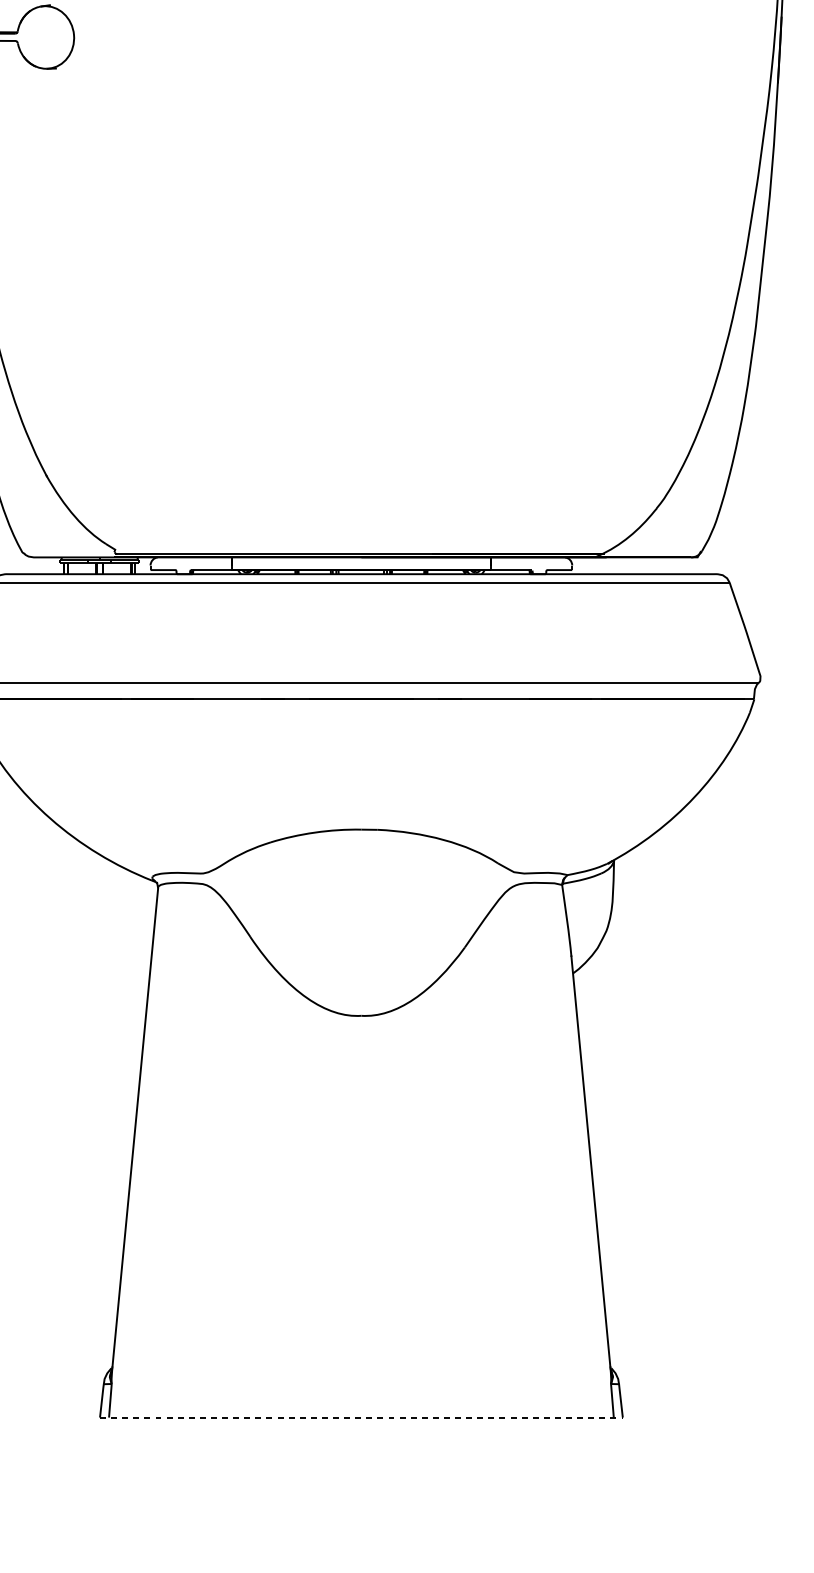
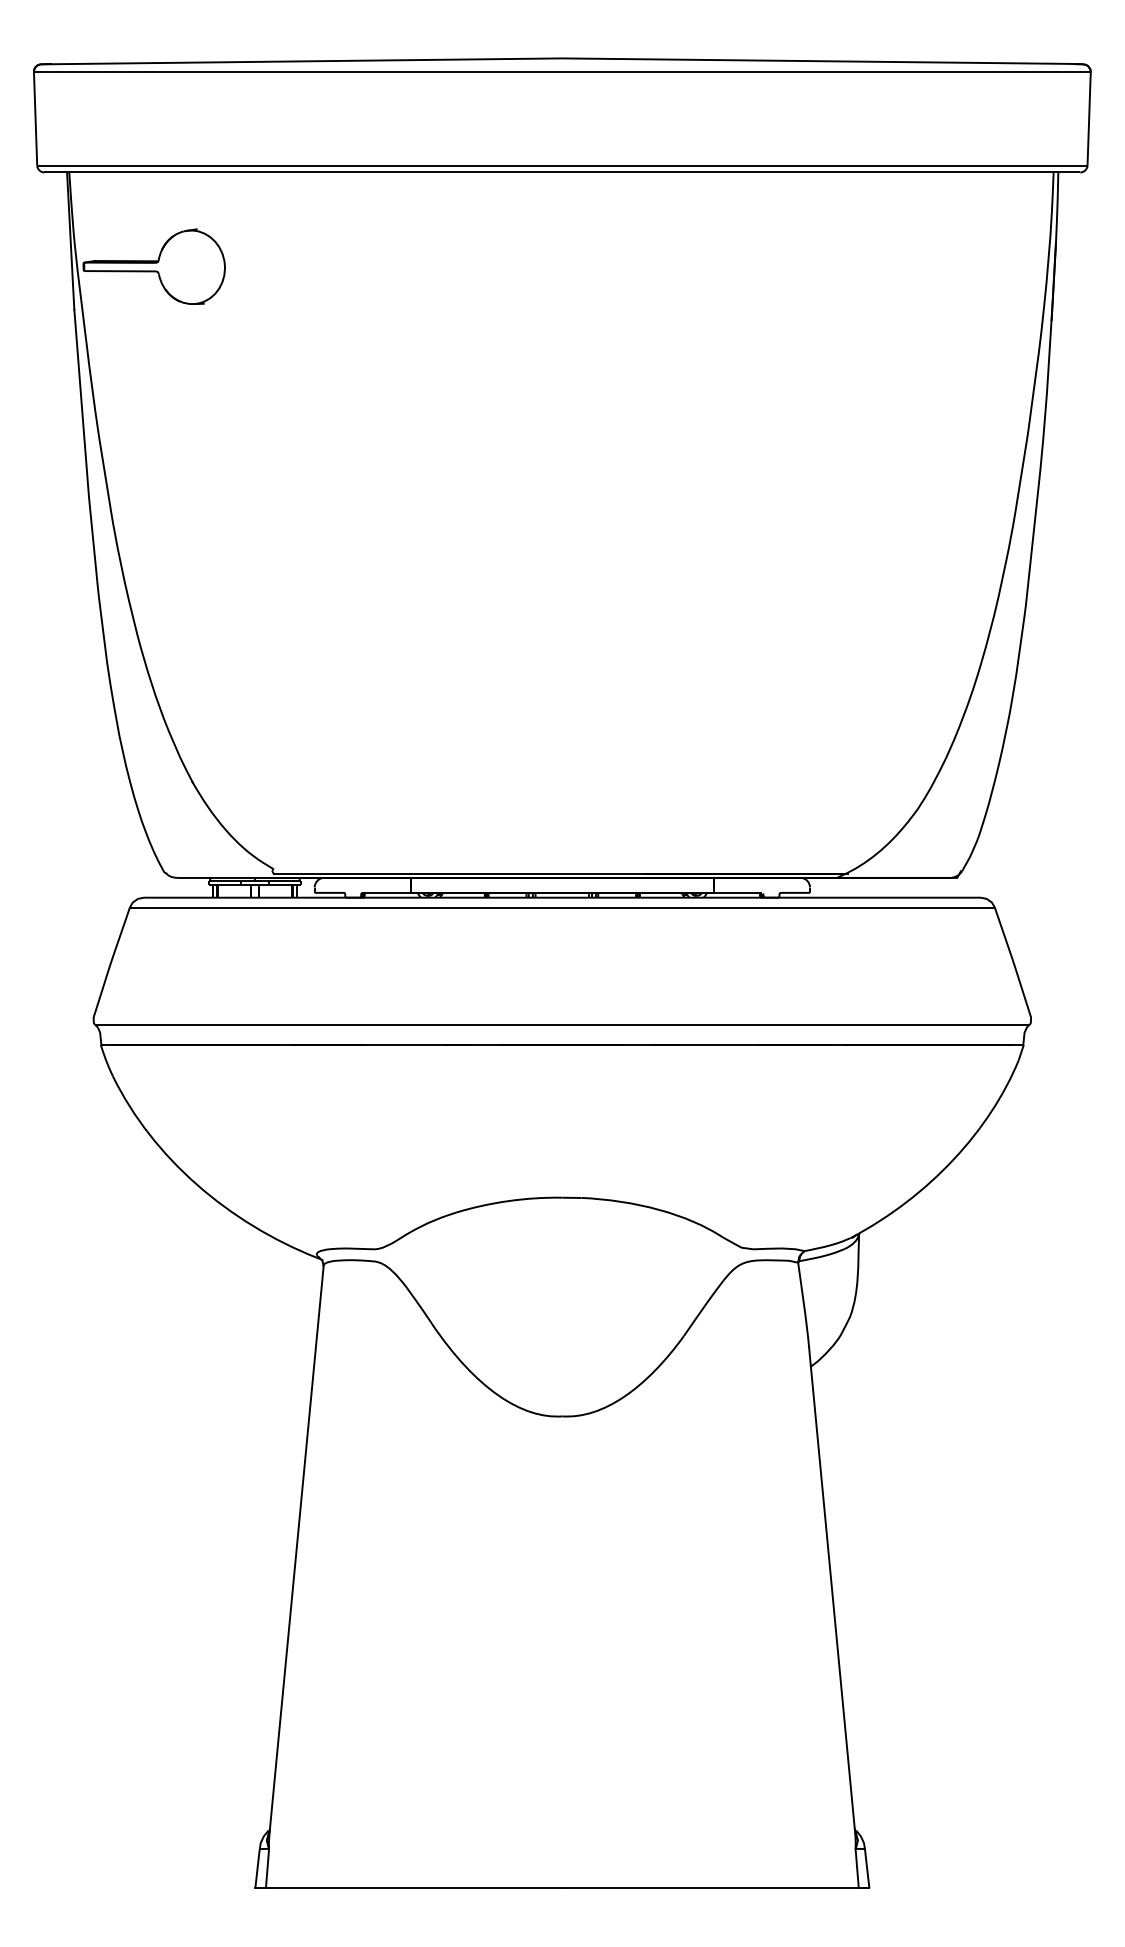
line: (361, 1417) -> (562, 1888), dashed -> solid

